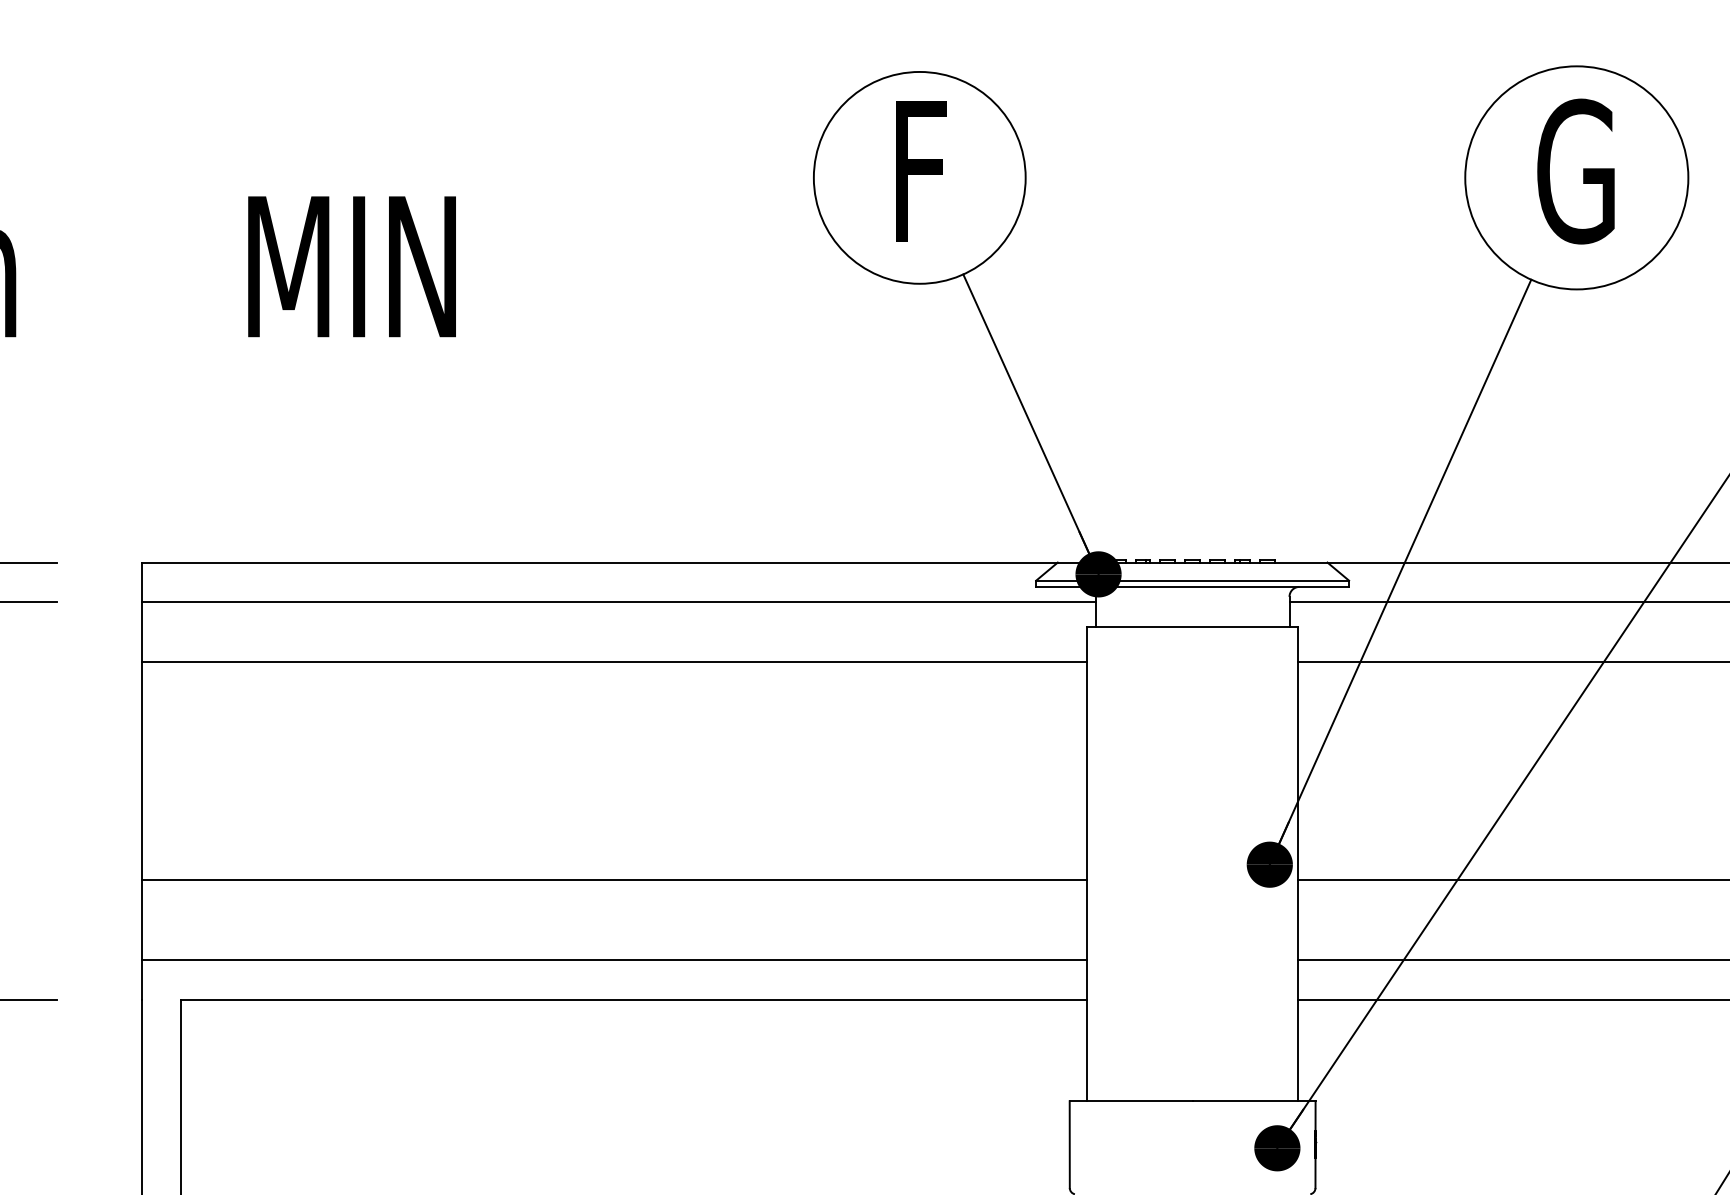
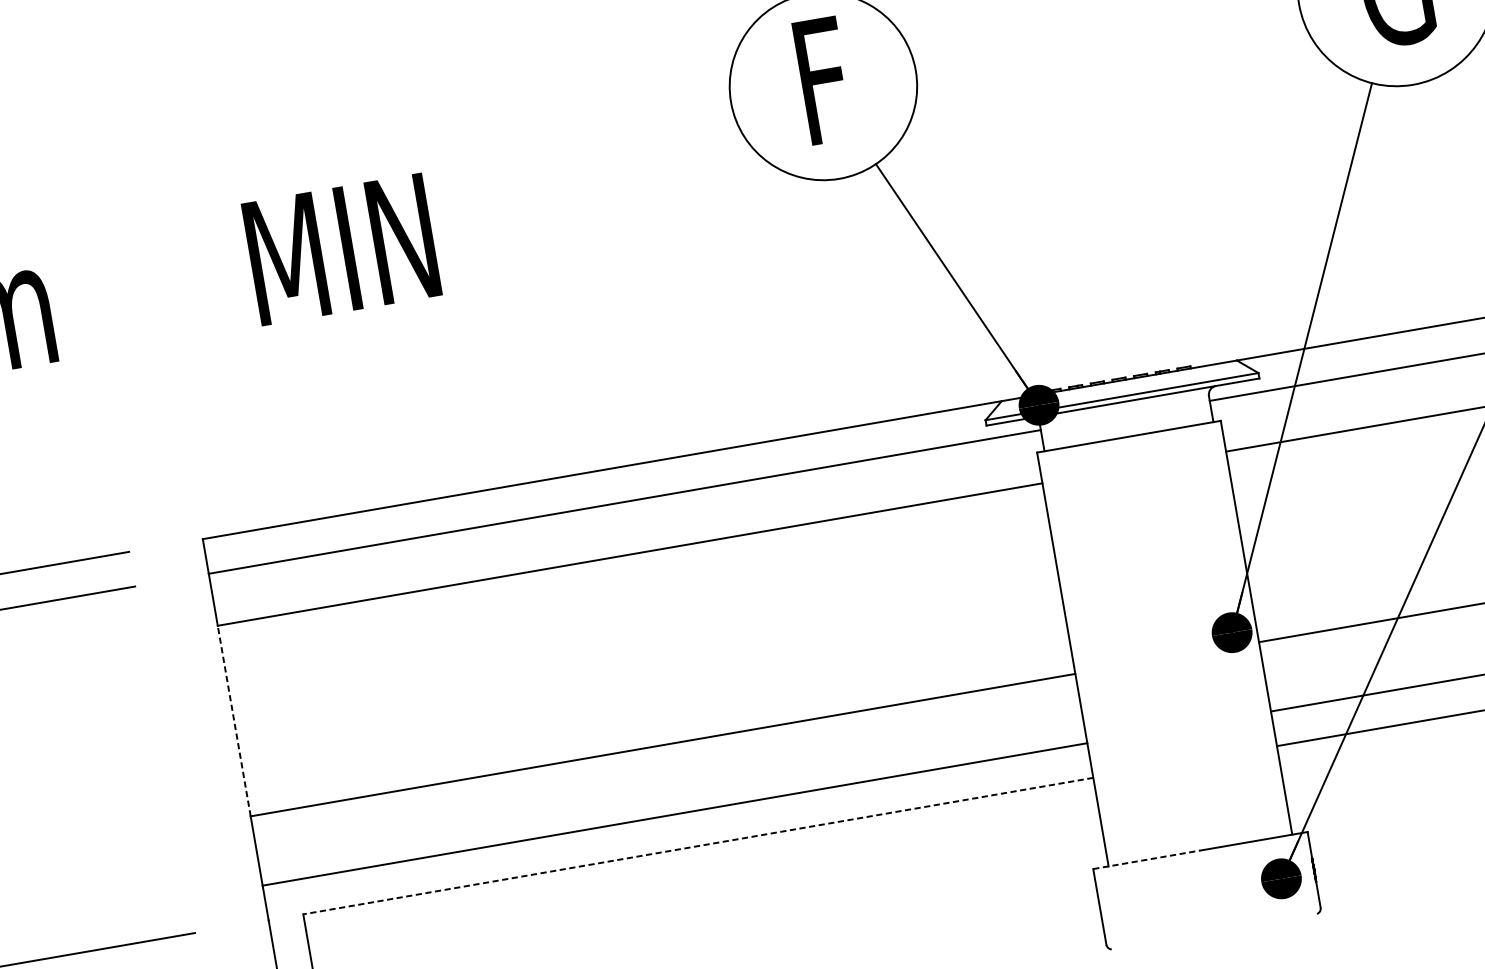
line: (141, 770) -> (234, 720), solid -> dashed
line: (633, 999) -> (697, 846), solid -> dashed
line: (1131, 1101) -> (1147, 859), solid -> dashed

